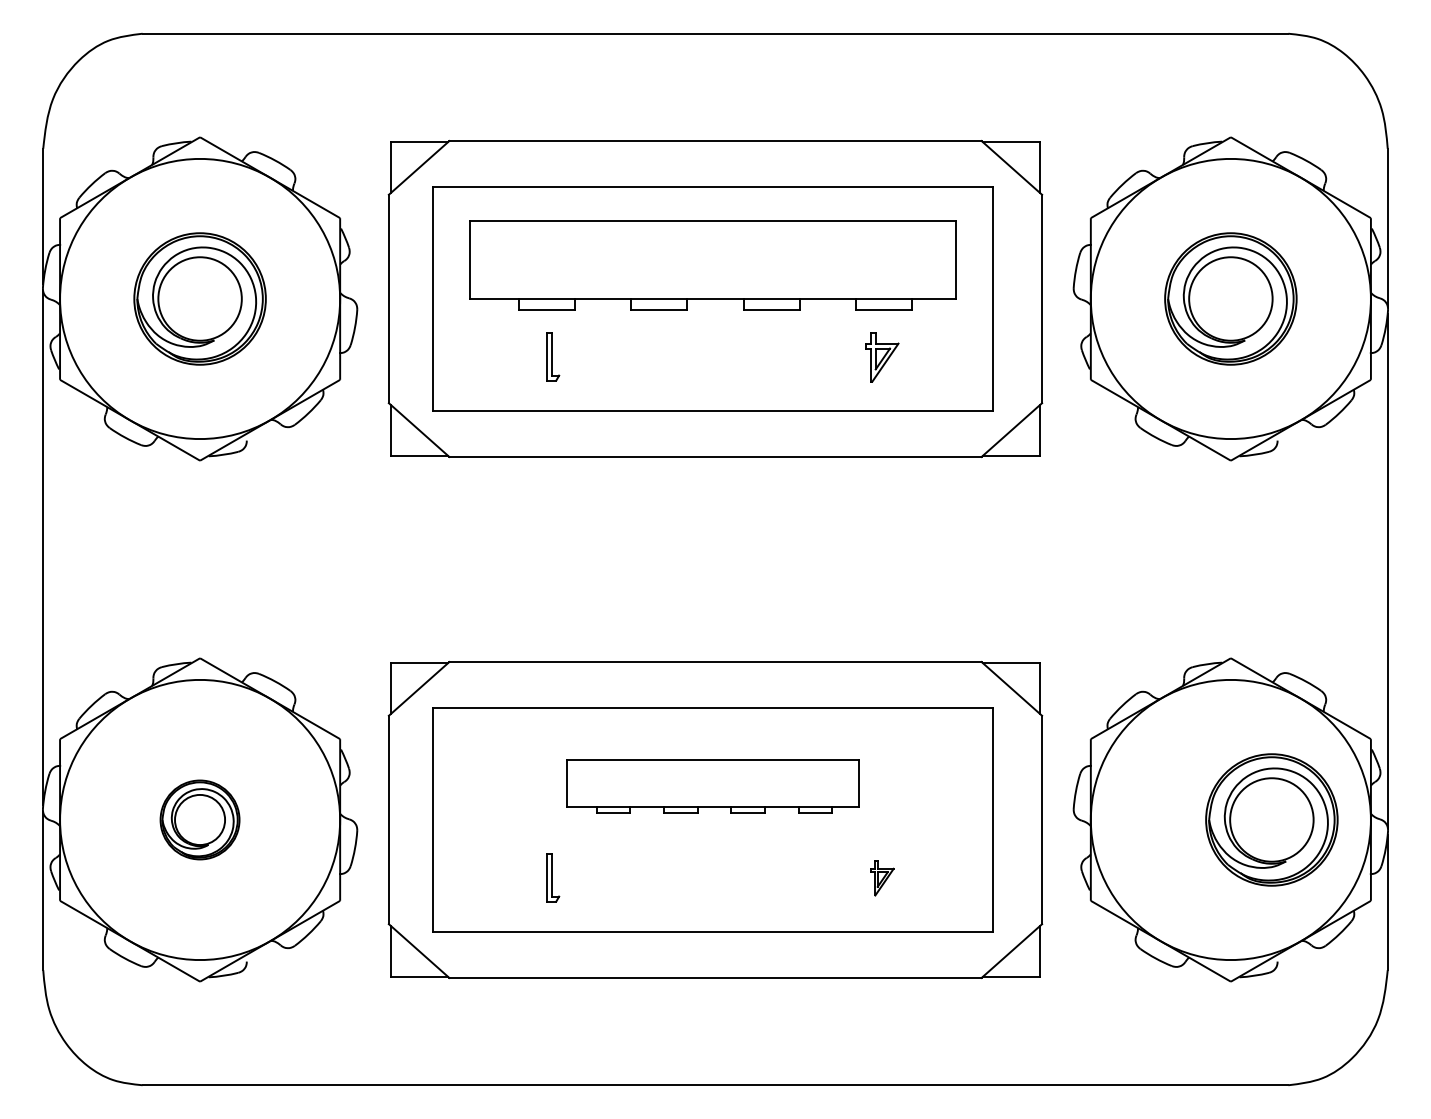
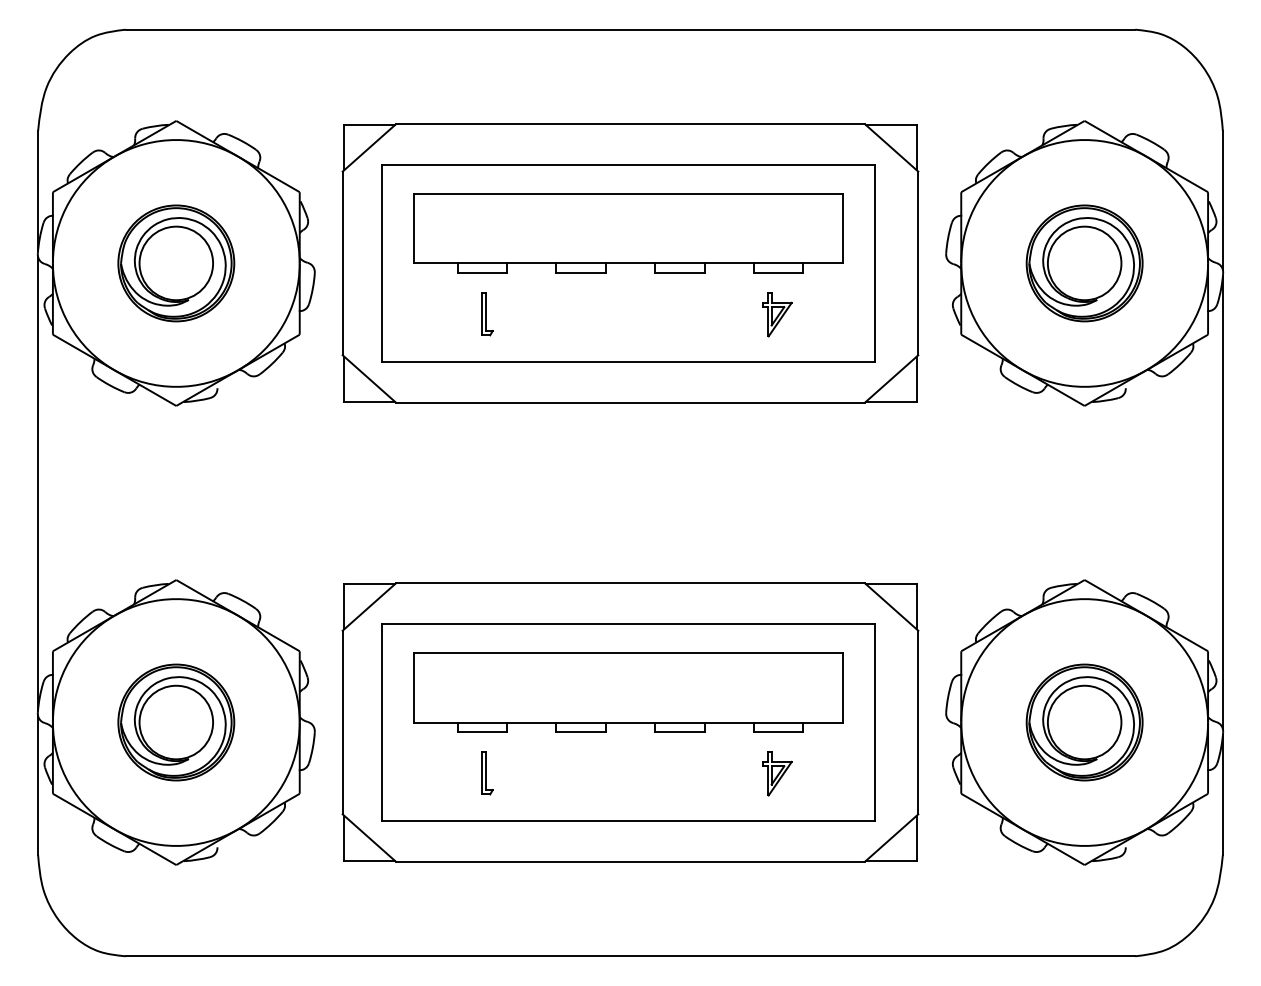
part: (712, 786) -> (627, 693), size x1.67
part: (199, 819) -> (175, 722), size x1.67
part: (1271, 819) -> (1084, 722), moved
part: (882, 878) -> (777, 774), size x1.43

